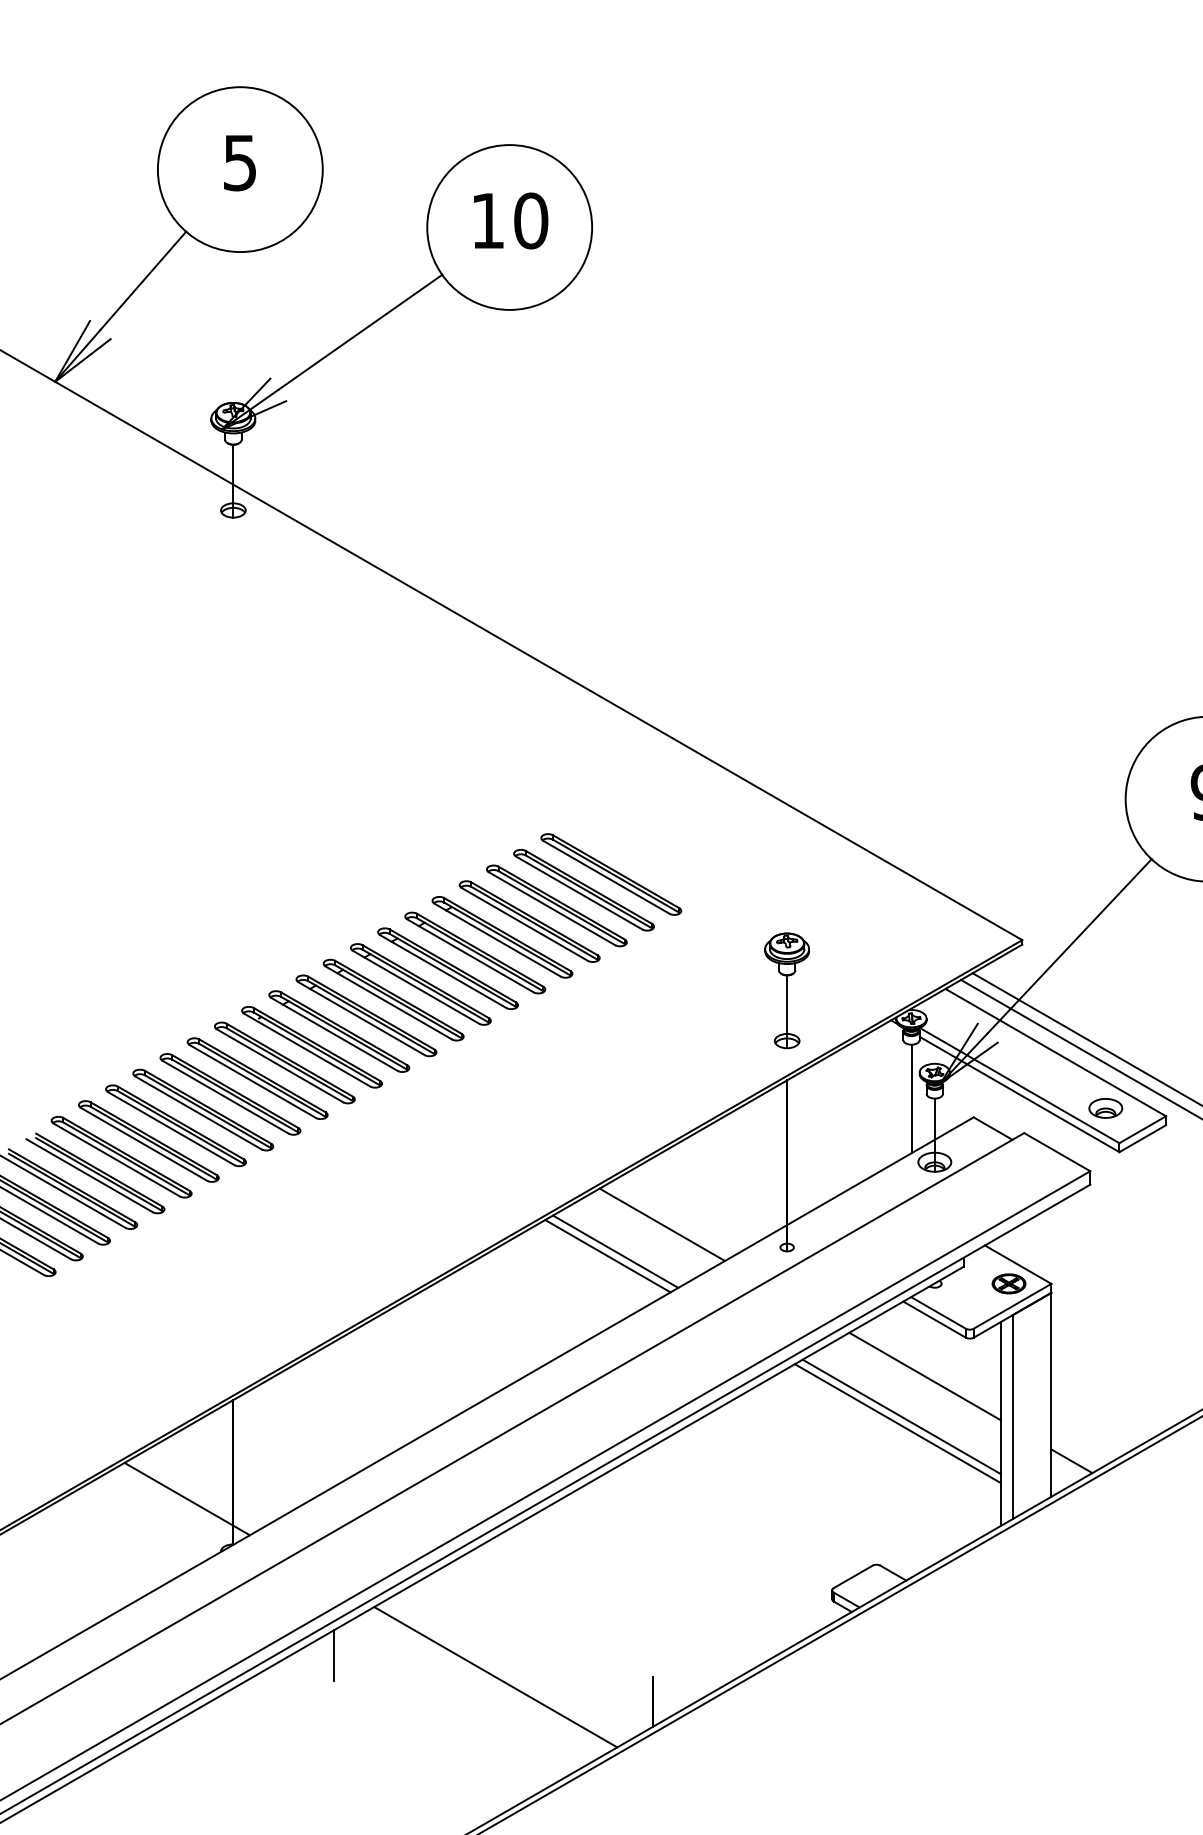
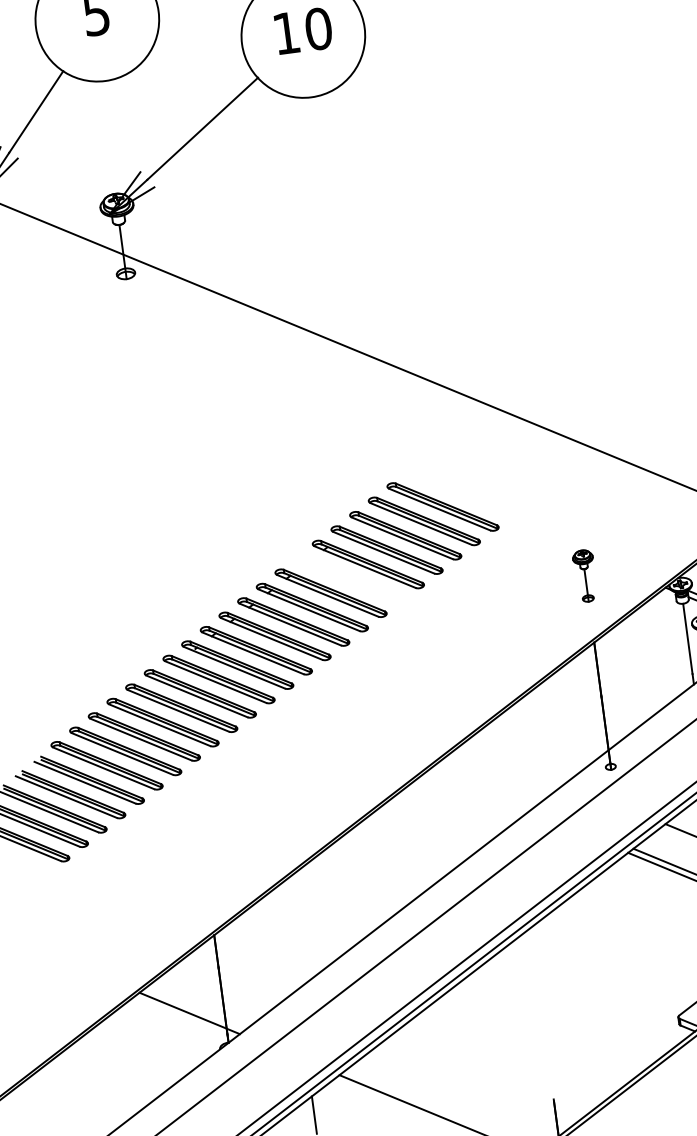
part: (475, 952) -> (349, 578), removed
part: (786, 990) -> (584, 575), size x0.6
line: (661, 1224) -> (515, 762), removed
line: (615, 1251) -> (483, 786), removed
line: (607, 1256) -> (478, 791), removed

